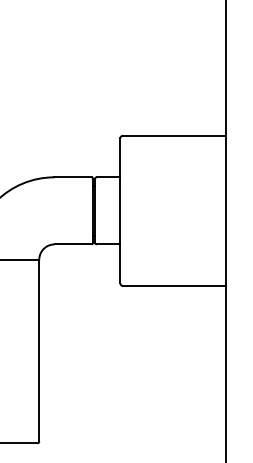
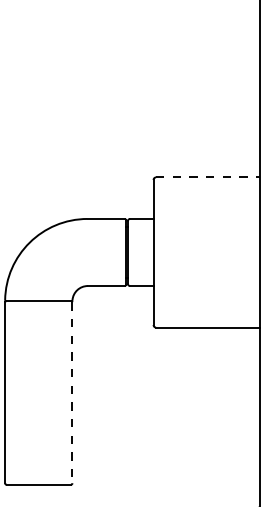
line: (174, 135) -> (207, 177), solid -> dashed
line: (39, 350) -> (72, 392), solid -> dashed

